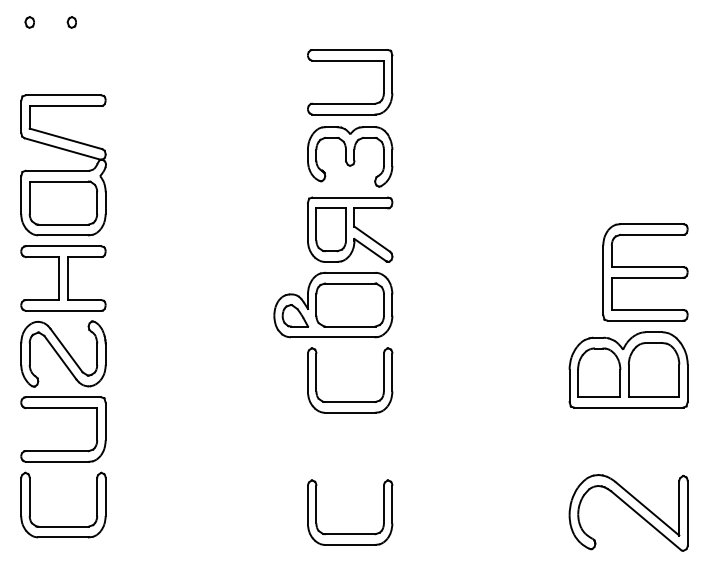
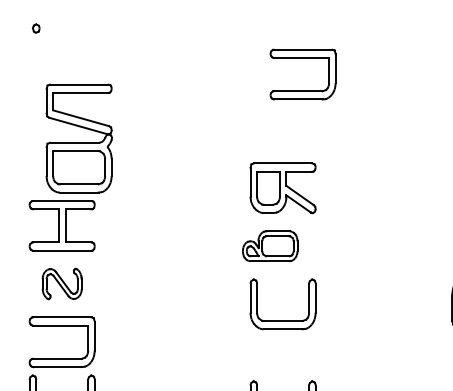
part: (71, 22) -> (68, 28), removed
part: (350, 61) -> (303, 58), moved
part: (350, 156) -> (283, 131), removed
part: (63, 165) -> (79, 138), moved
part: (333, 304) -> (270, 245), size x0.6
part: (63, 353) -> (62, 283), size x0.6

